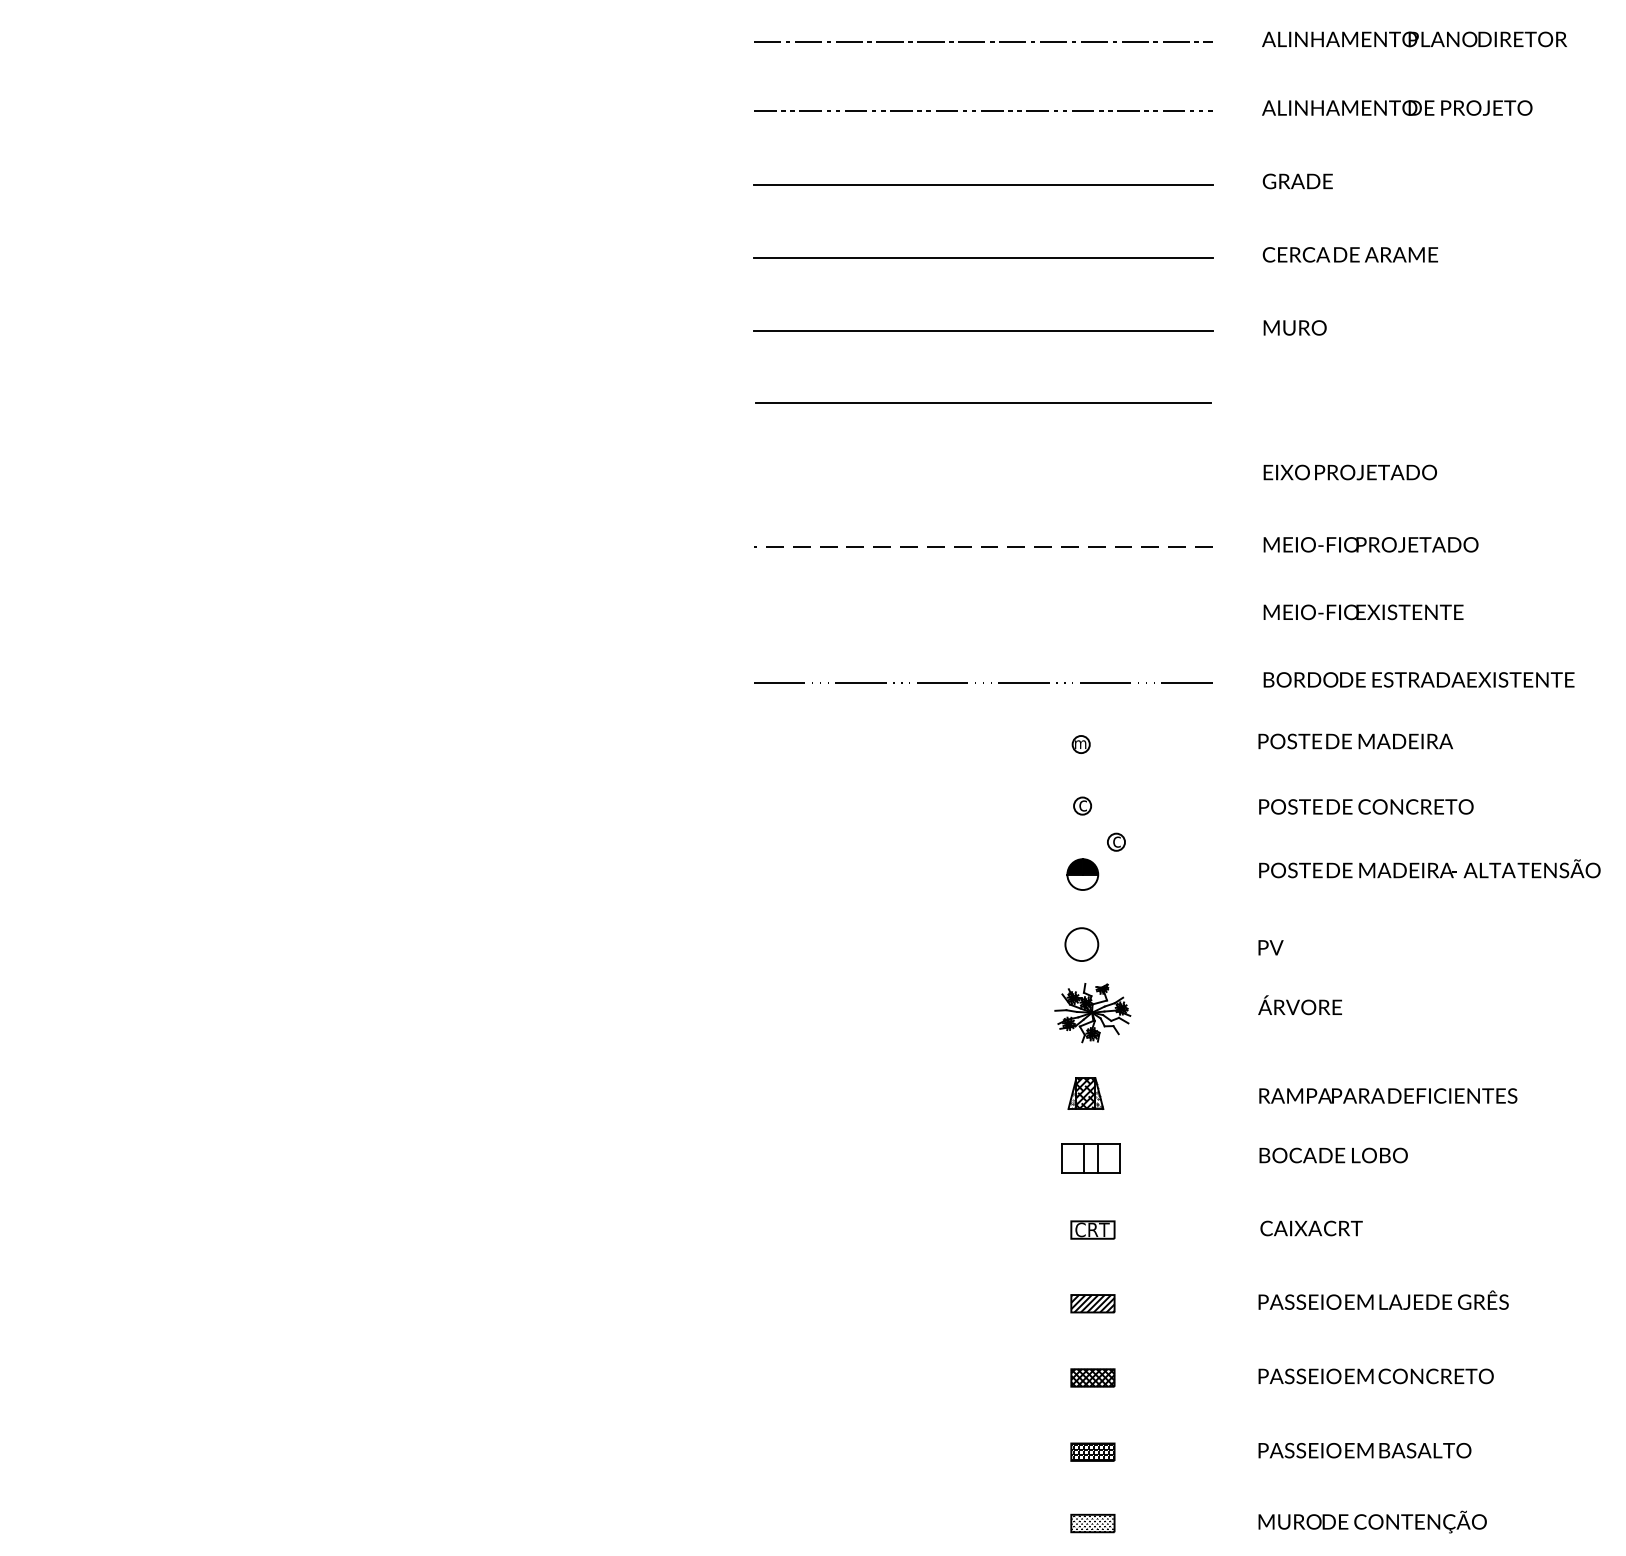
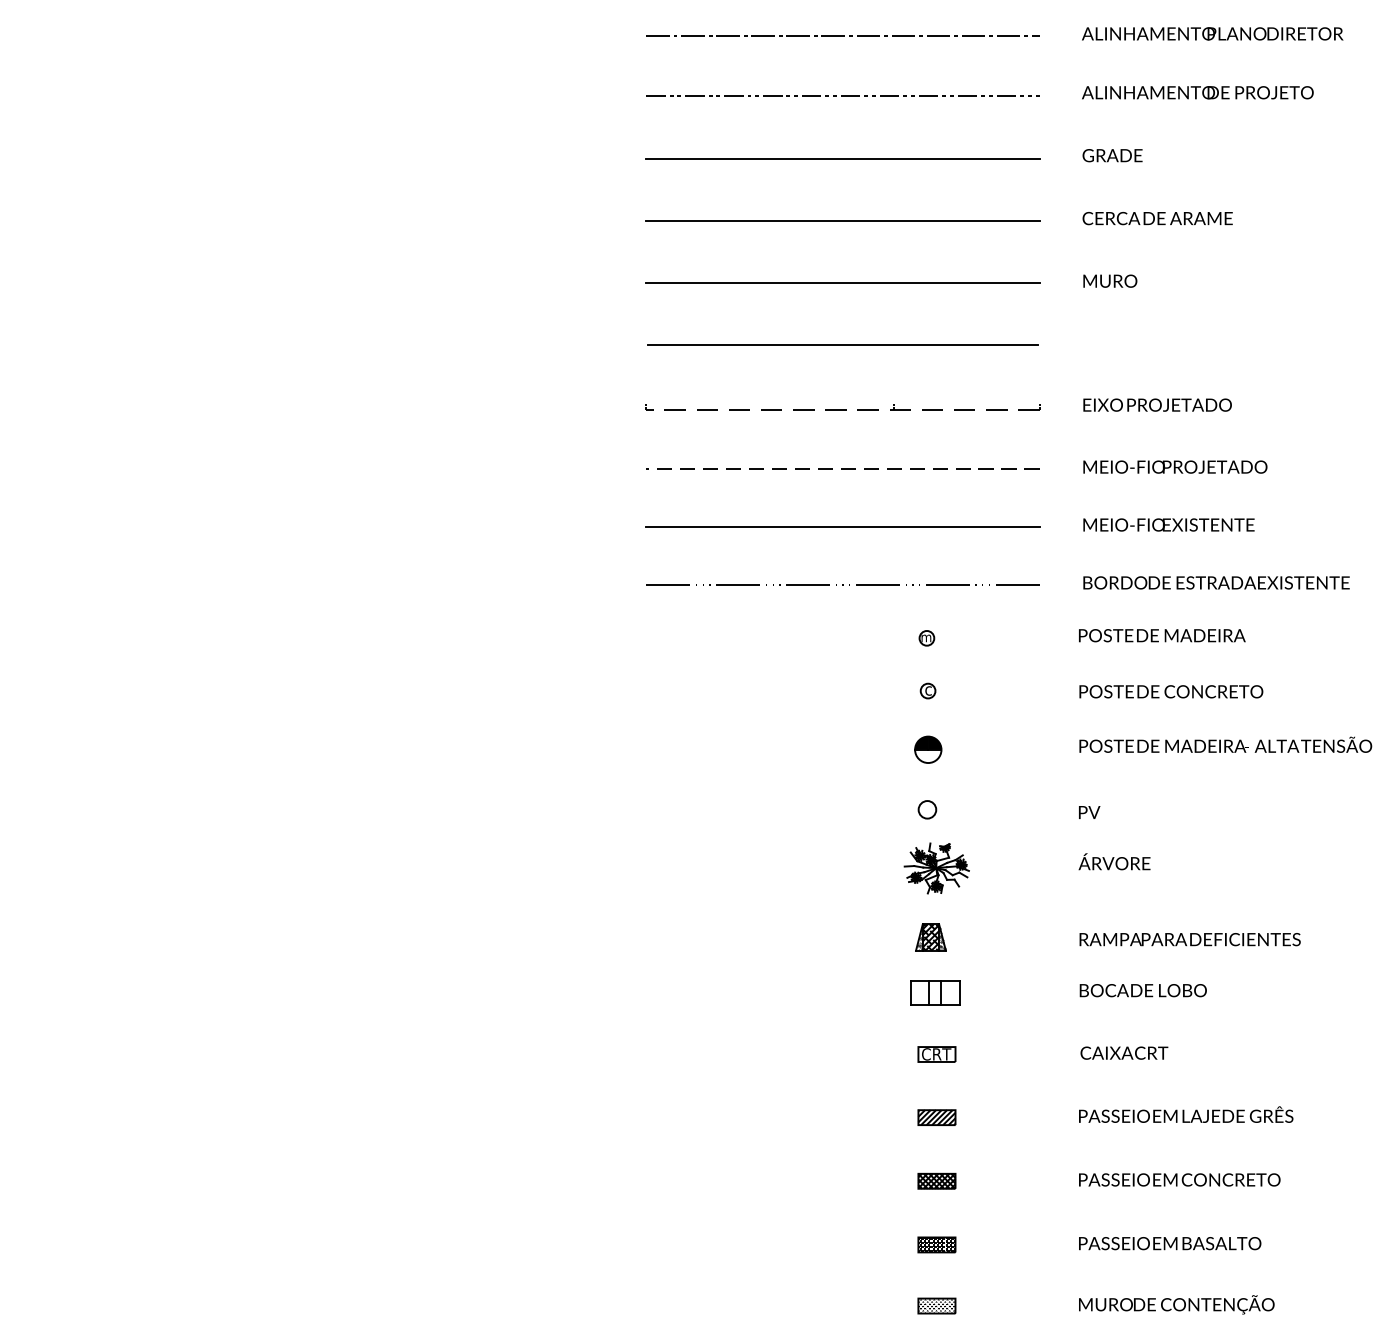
part: (982, 475) -> (842, 407), added
line: (982, 615) -> (842, 527), added
part: (1115, 841) -> (956, 721), removed
circle: (1081, 944) -> (927, 809), size x0.62

